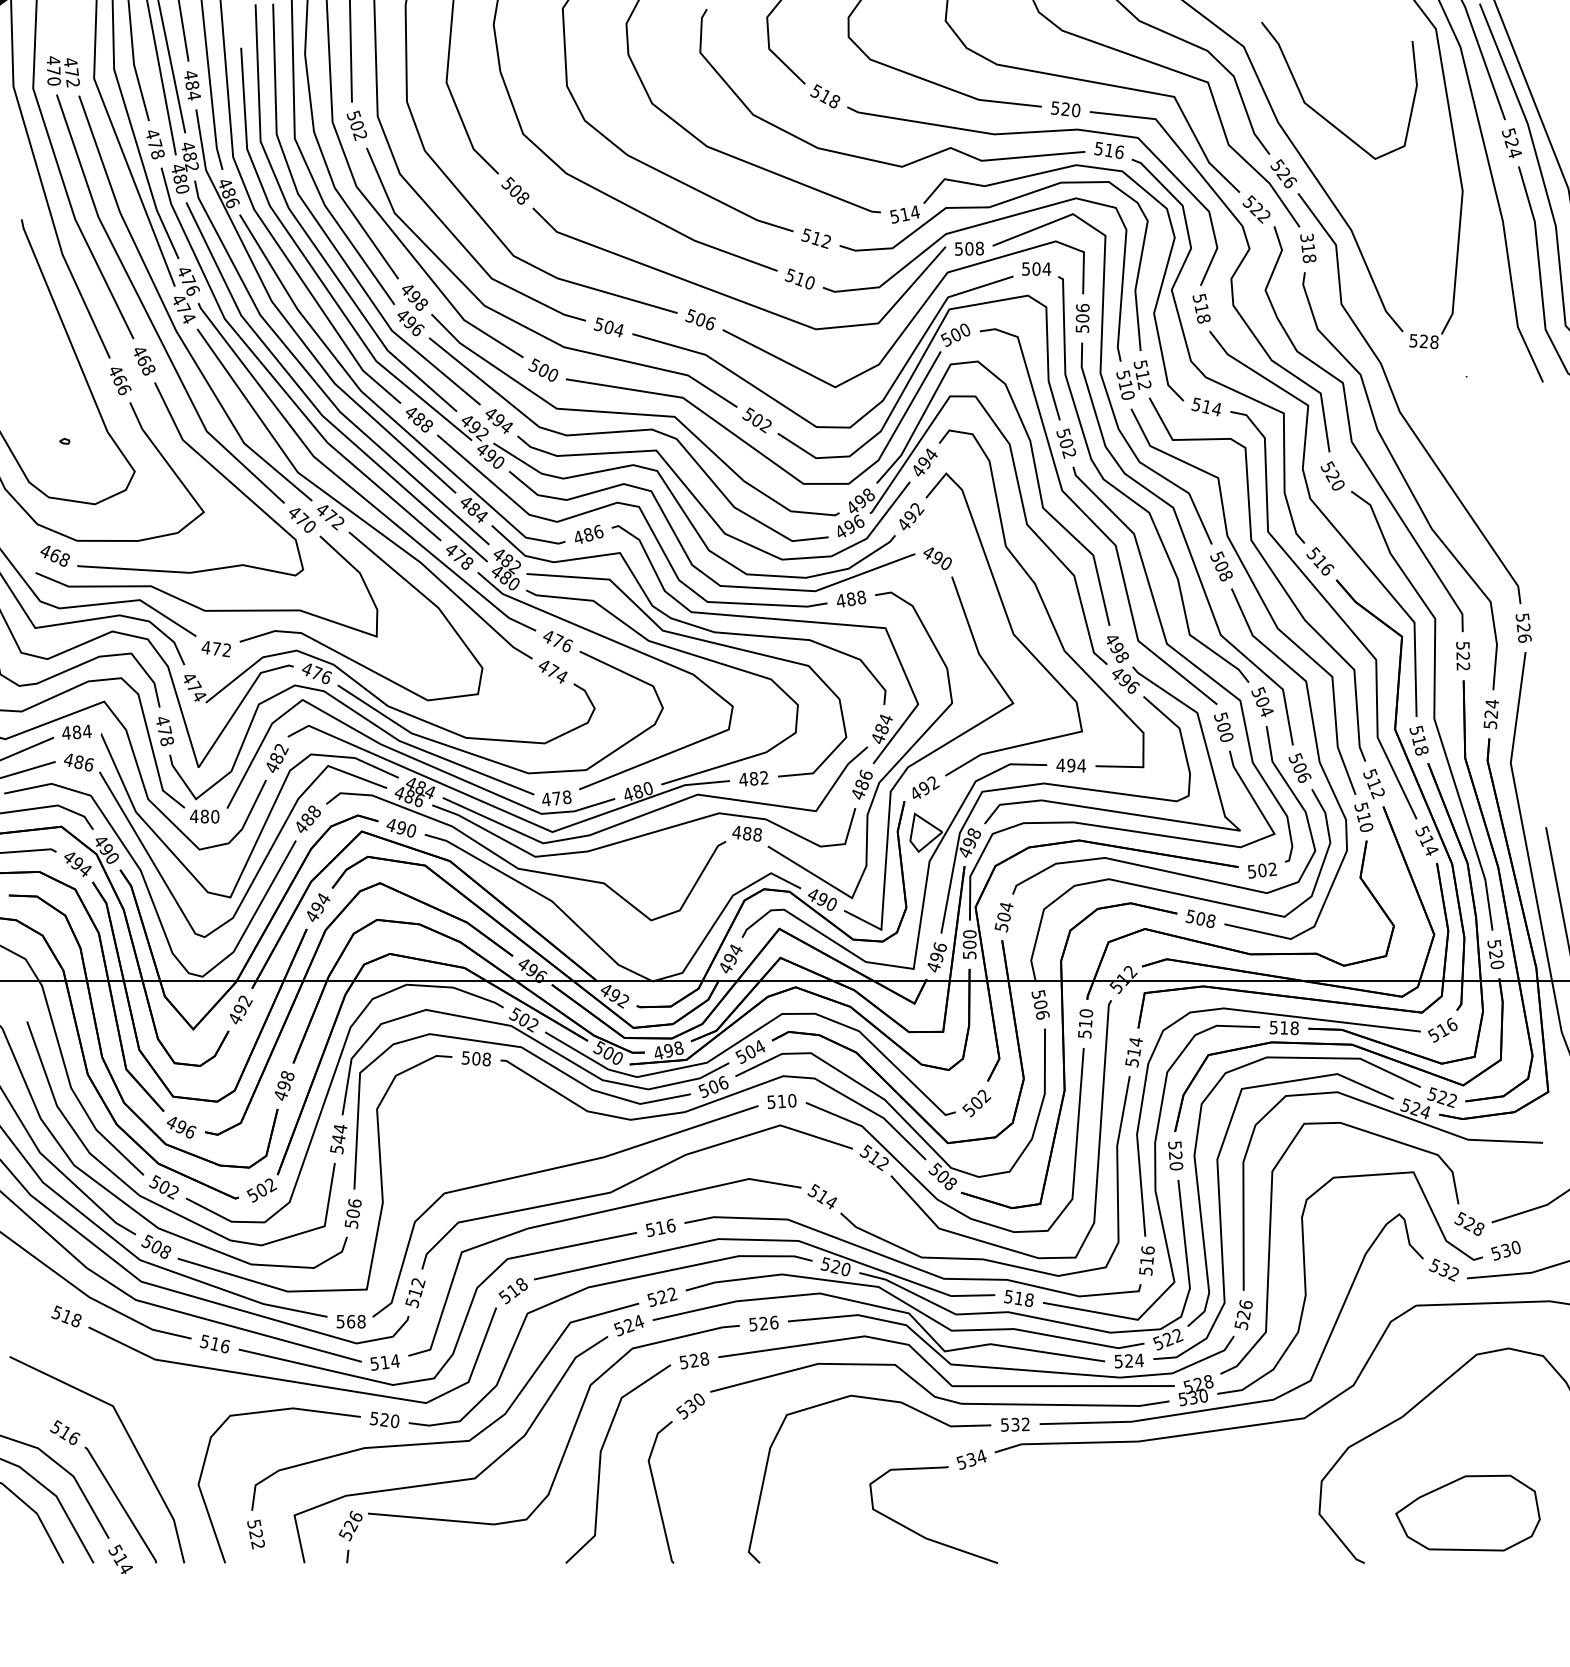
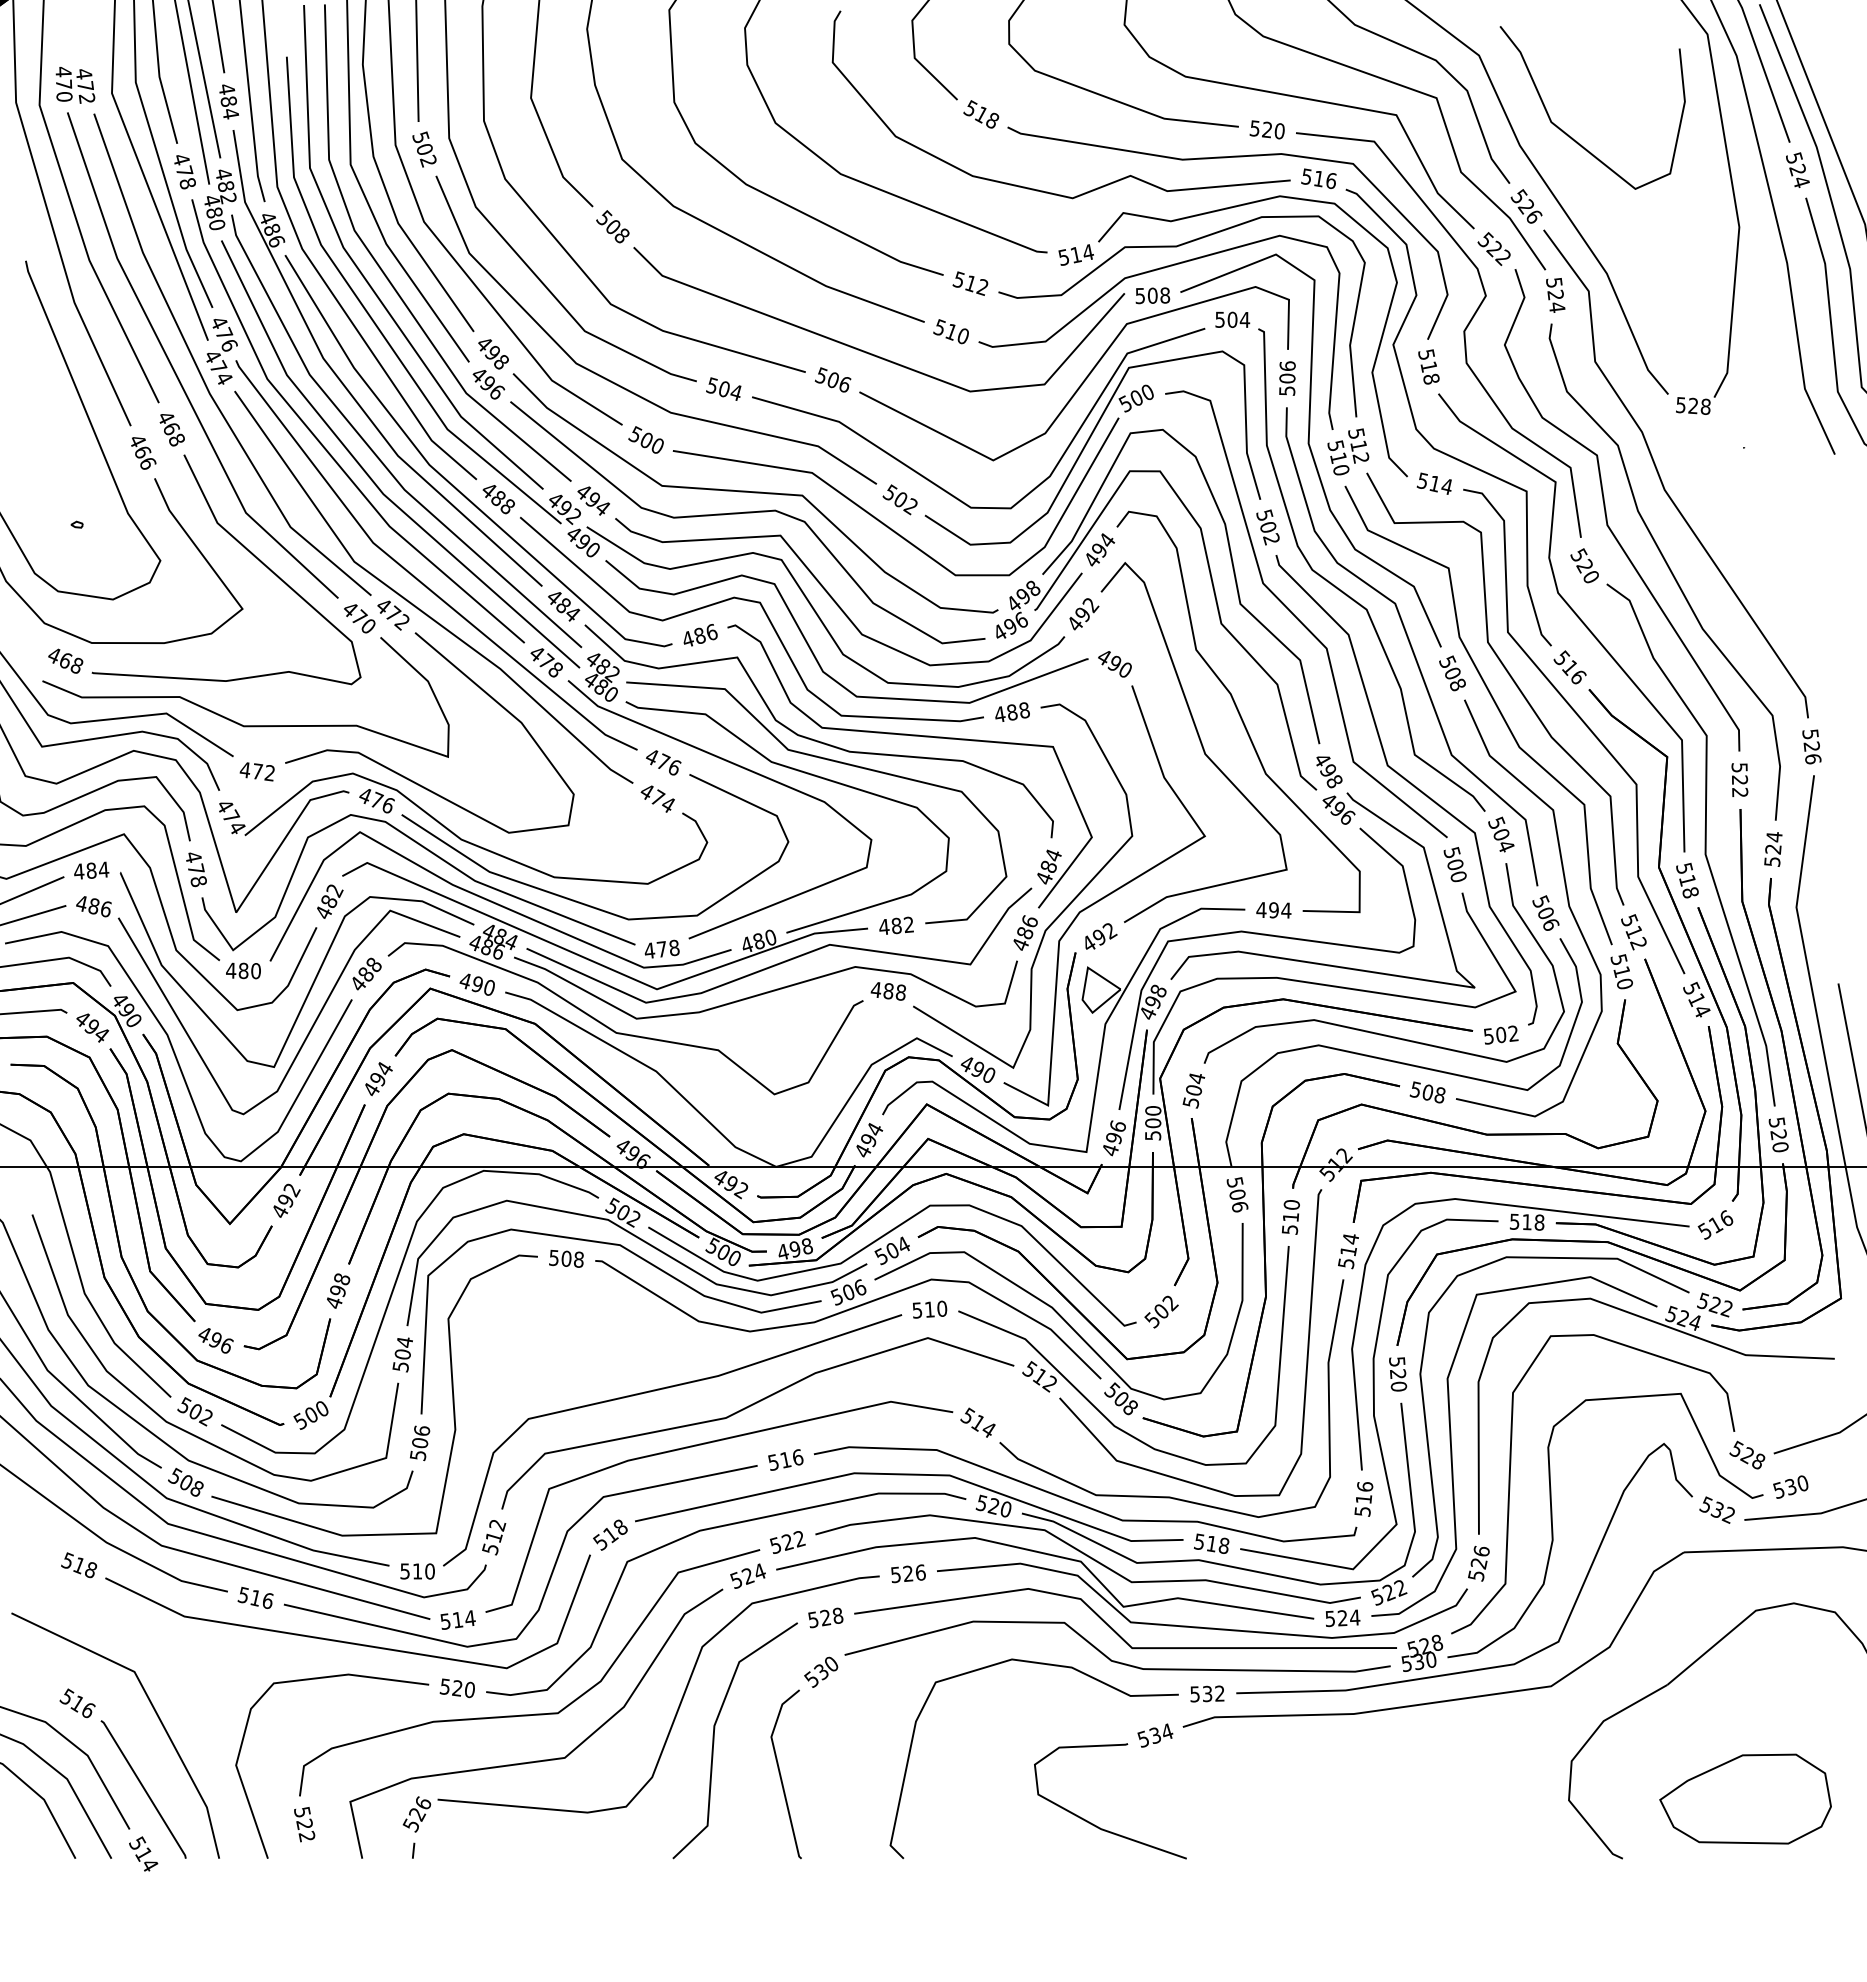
text: (1308, 247) -> (1556, 294), 318 -> 524
text: (338, 1139) -> (402, 1354), 544 -> 504
text: (270, 1185) -> (321, 1409), 502 -> 500
text: (356, 1321) -> (423, 1571), 568 -> 510

